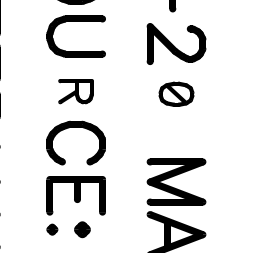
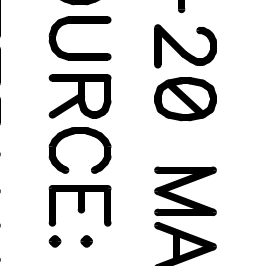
part: (75, 91) -> (79, 96), size x1.67
part: (176, 94) -> (185, 99), size x1.67
part: (82, 229) -> (86, 241), size x0.71

